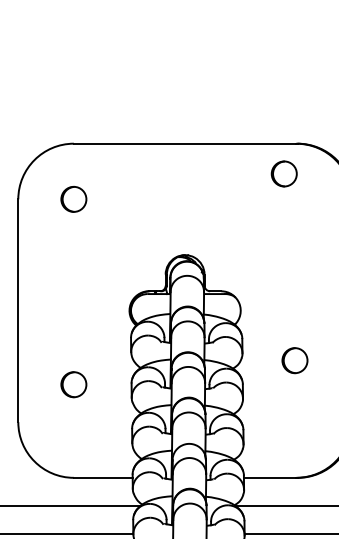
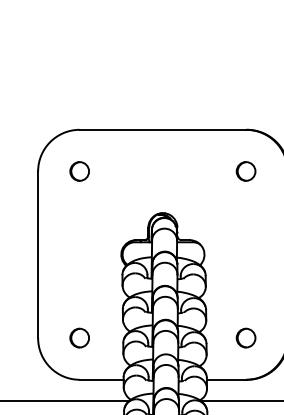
part: (283, 174) -> (245, 171), moved
part: (294, 359) -> (245, 337), moved
part: (73, 383) -> (79, 337), moved

